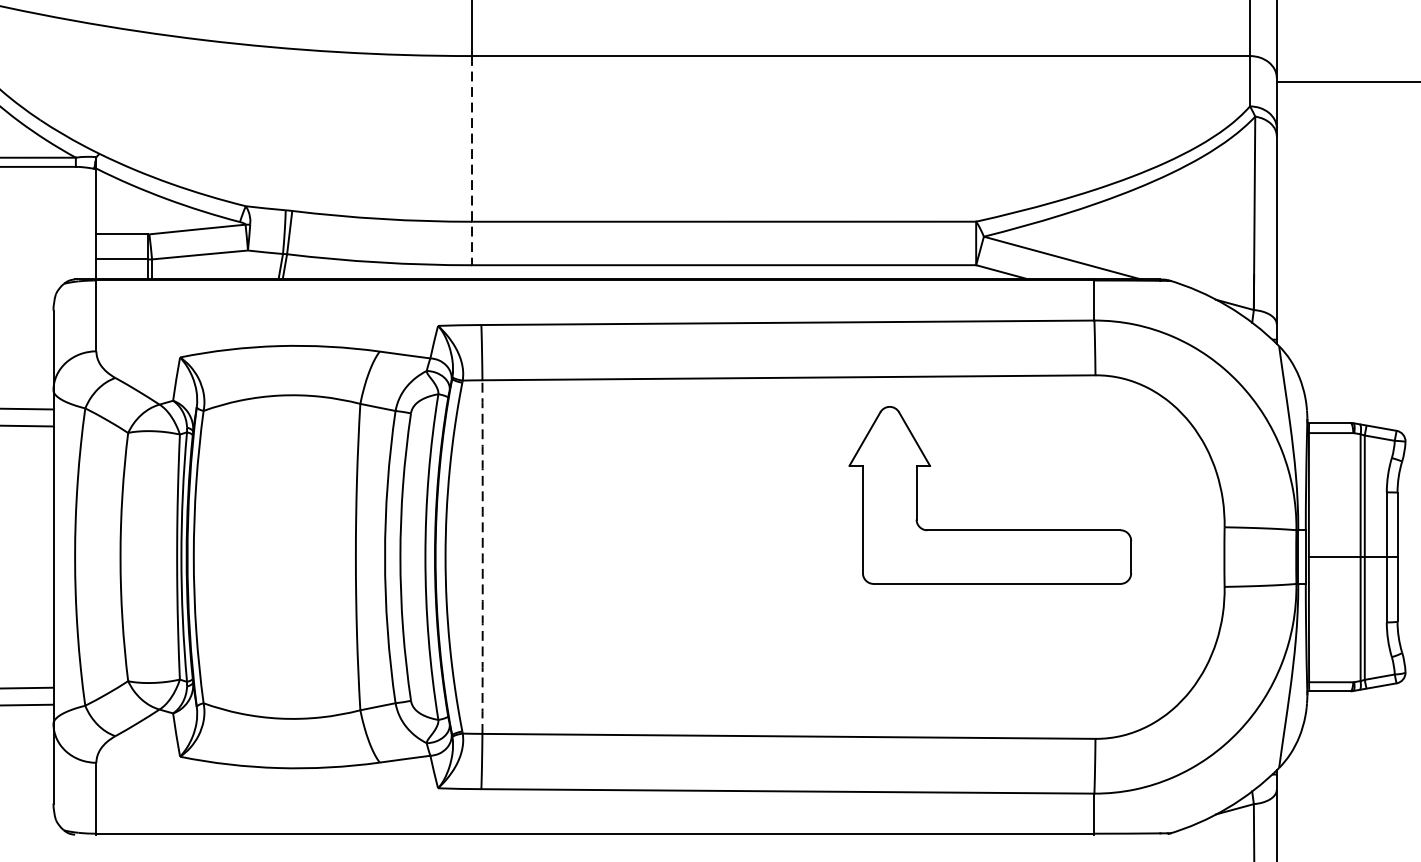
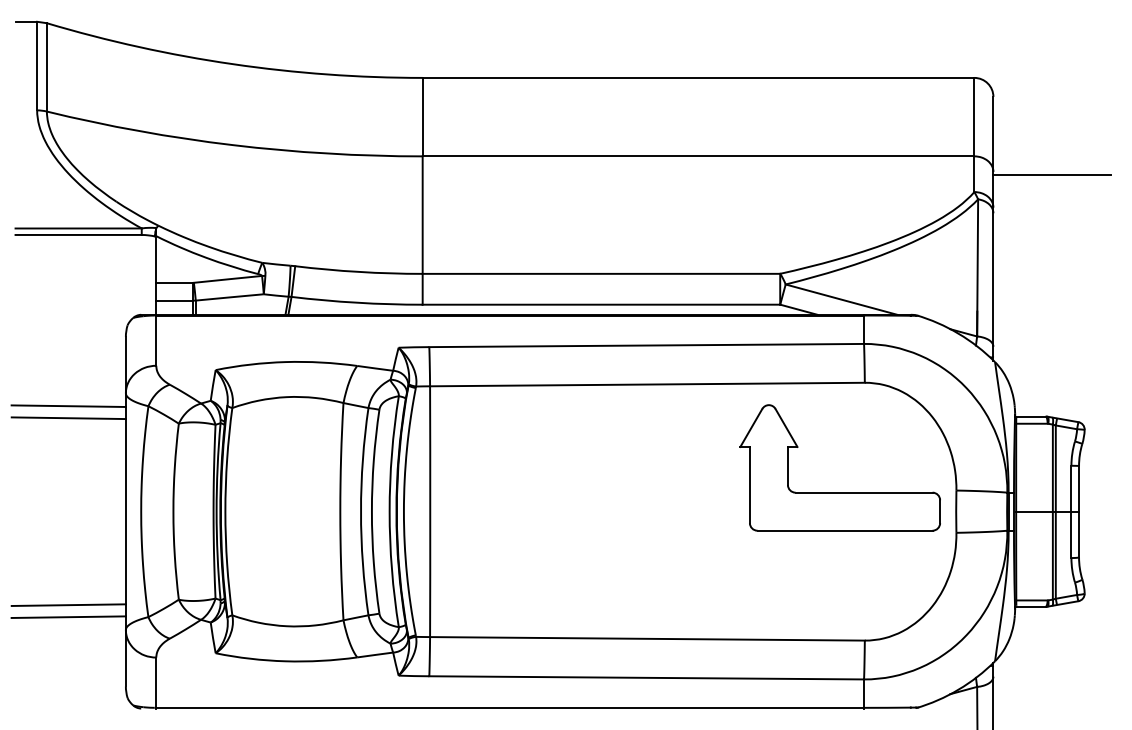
line: (471, 161) -> (422, 231), dashed -> solid
part: (989, 530) -> (839, 492), moved
arc: (483, 556) -> (430, 511), dashed -> solid

